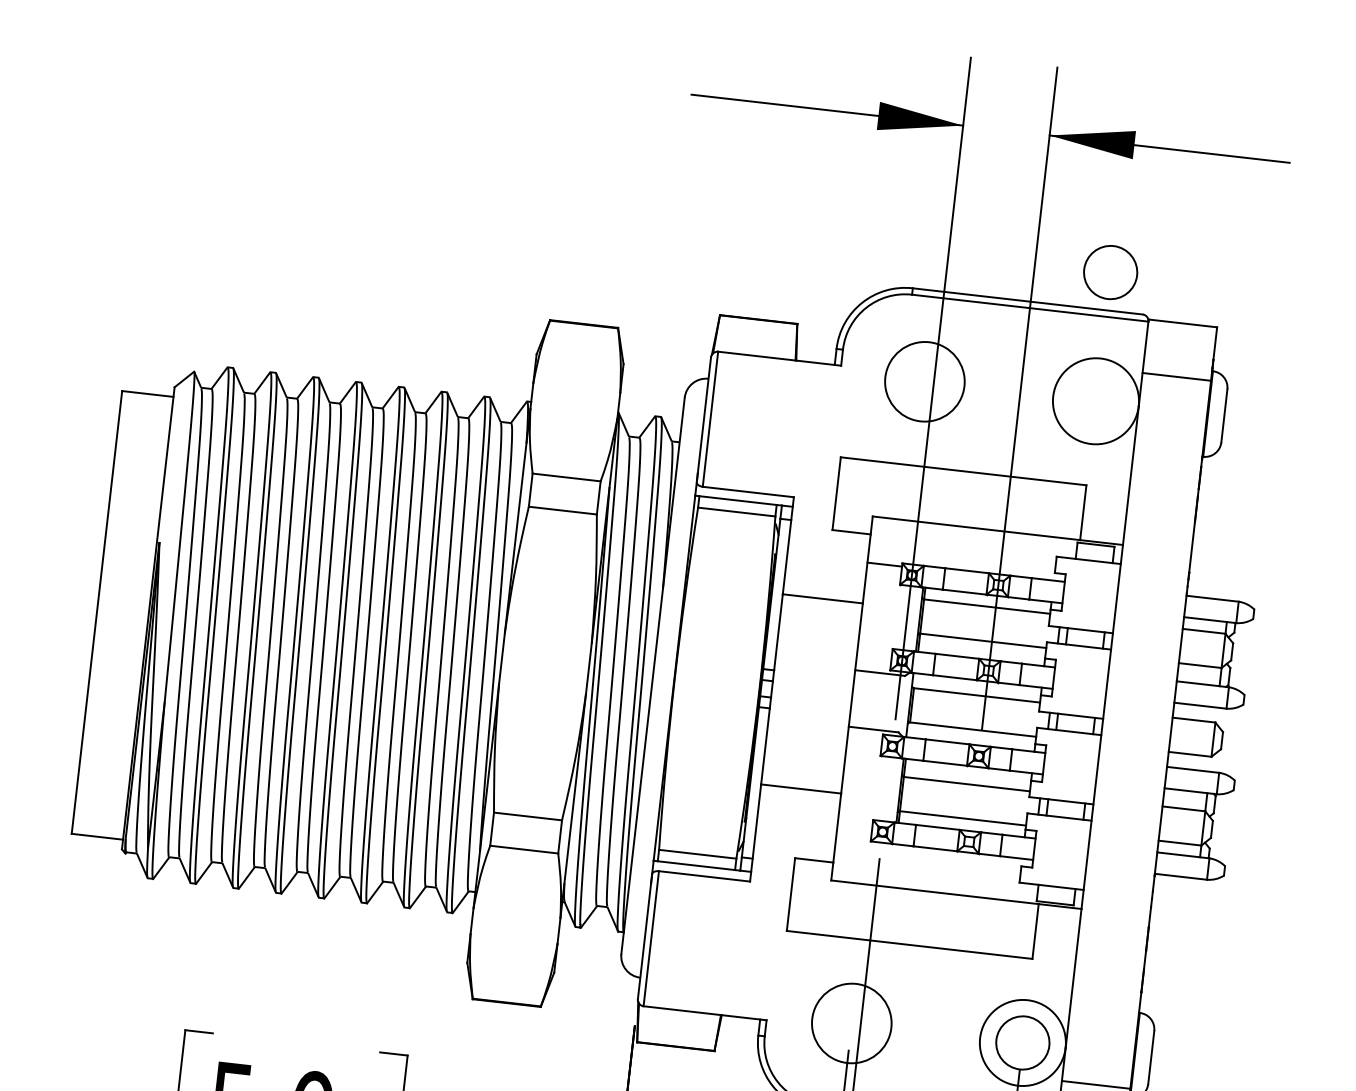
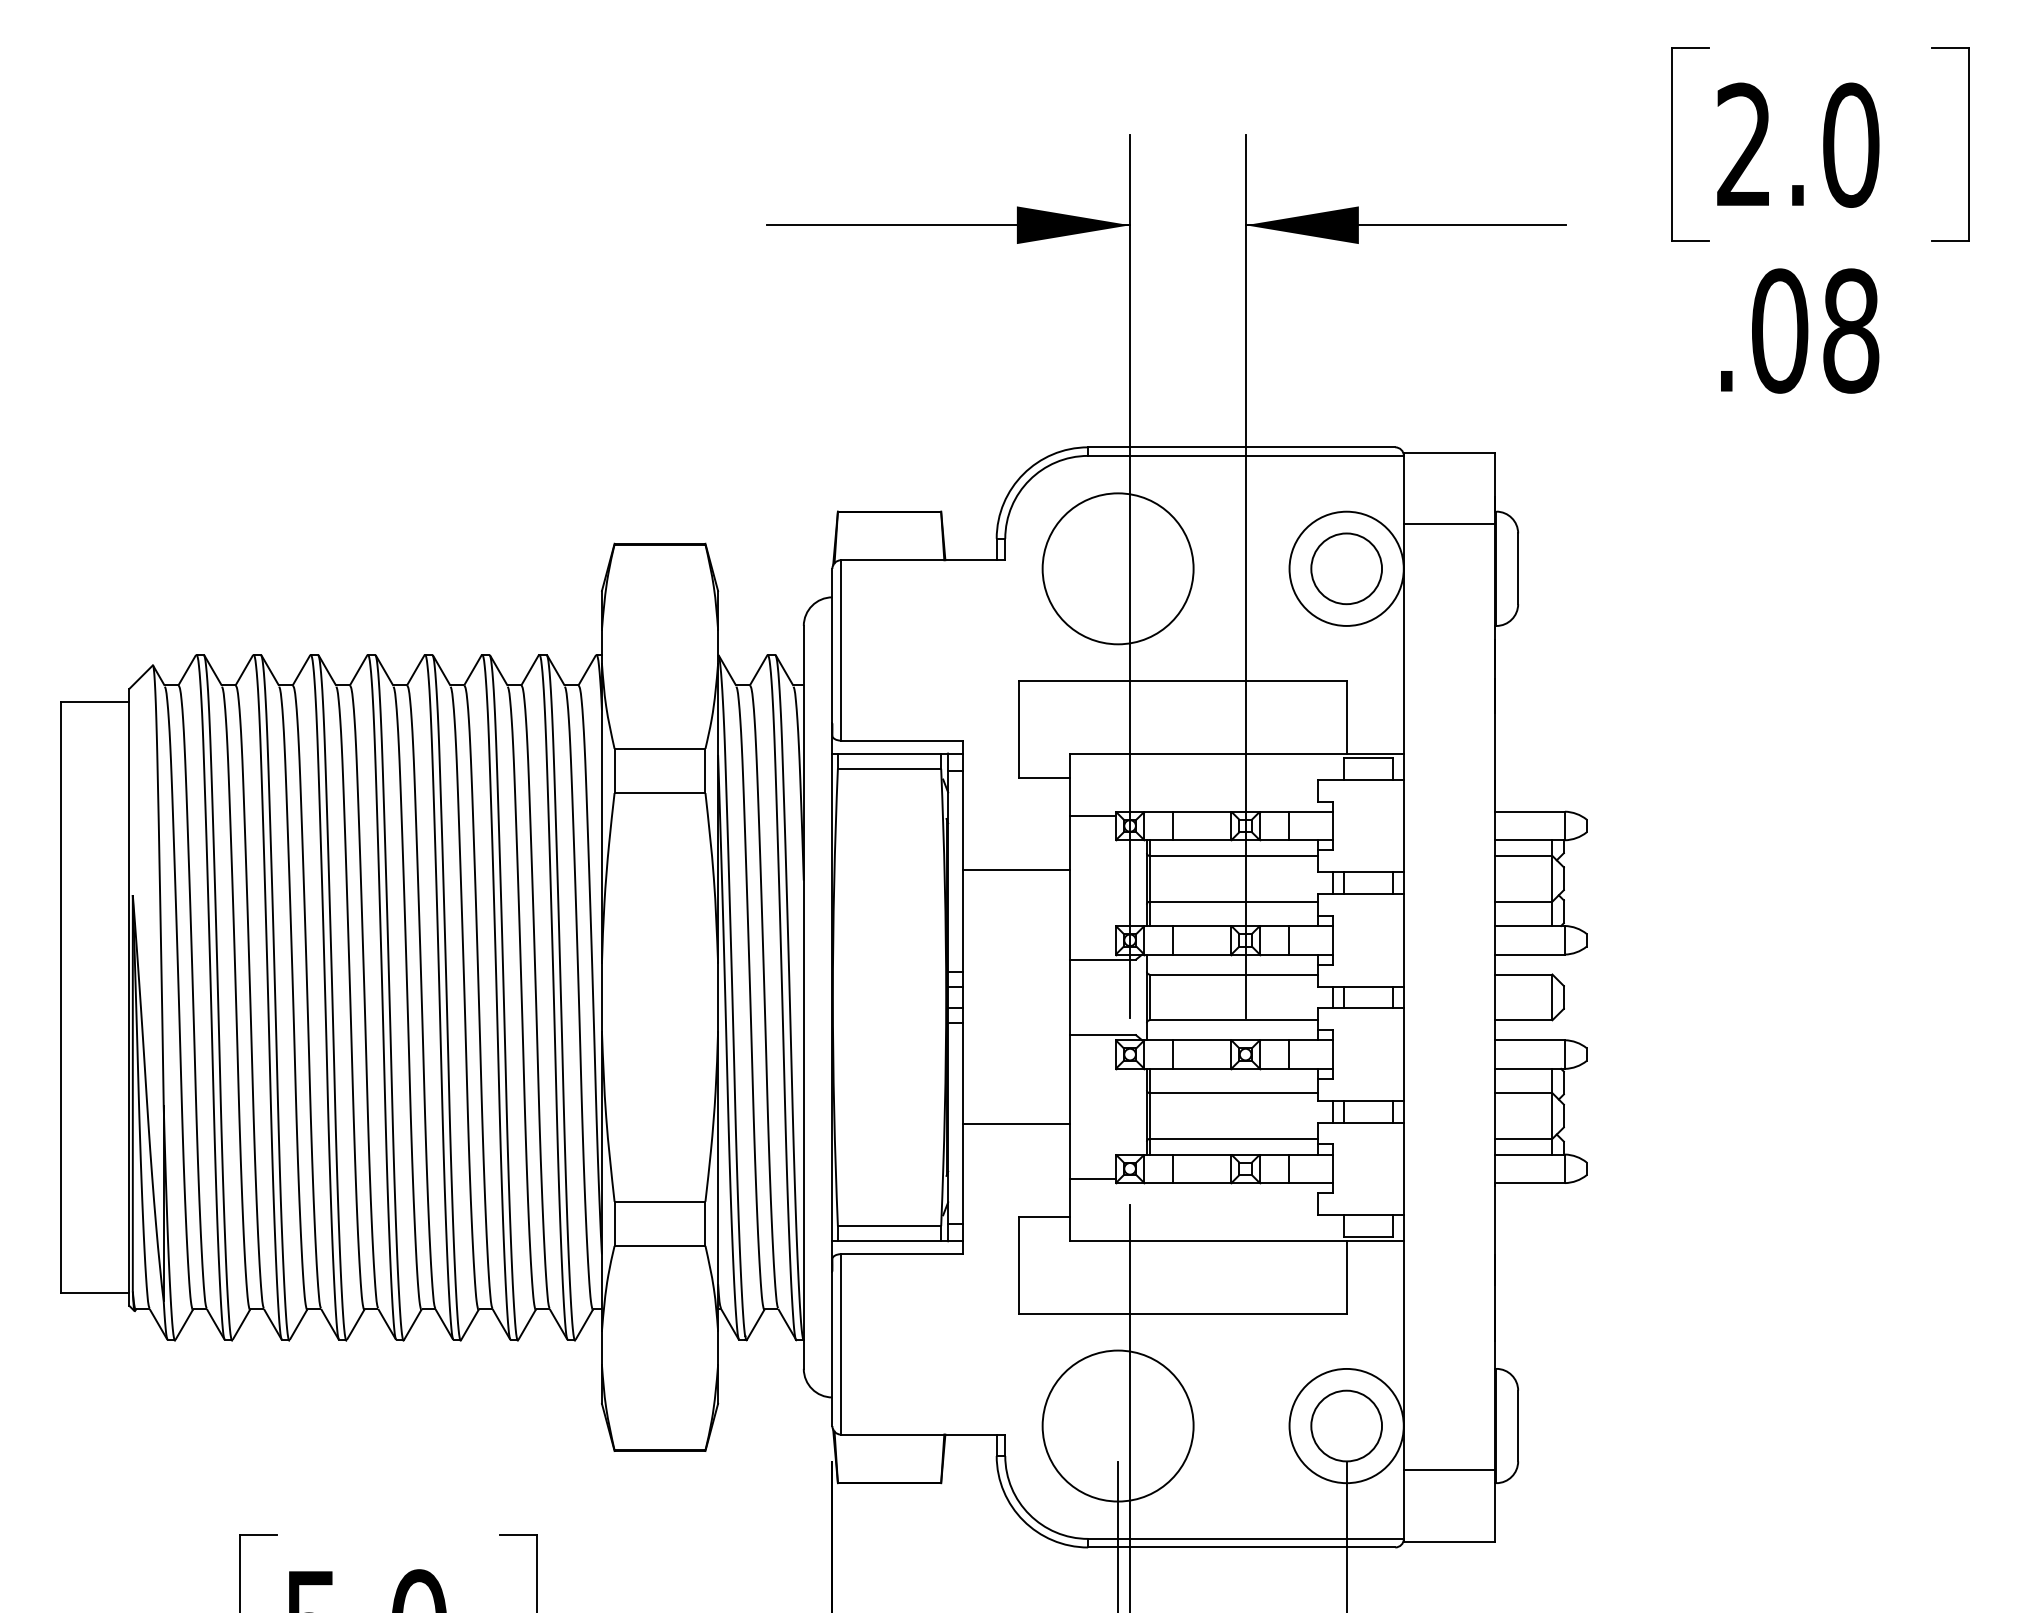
circle: (1110, 272) -> (1346, 568), moved
circle: (924, 381) -> (1117, 568), size x1.43
line: (853, 835) -> (1092, 1178), added
circle: (851, 1023) -> (1117, 1425), size x1.43

